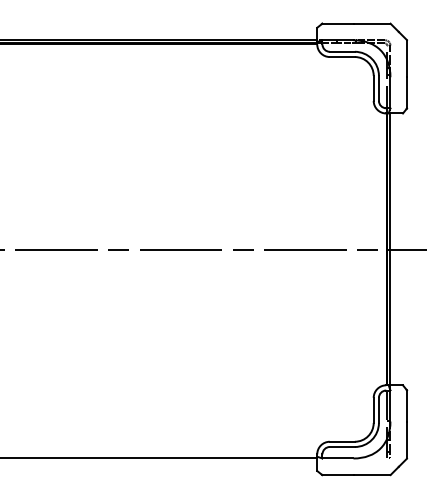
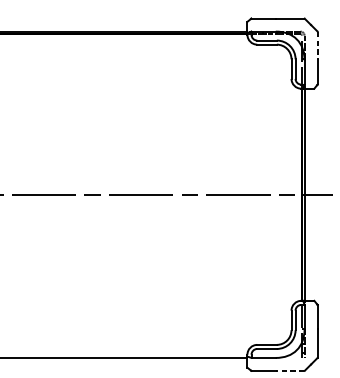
line: (407, 59) -> (317, 46), solid -> dashed
line: (371, 475) -> (289, 371), solid -> dashed

